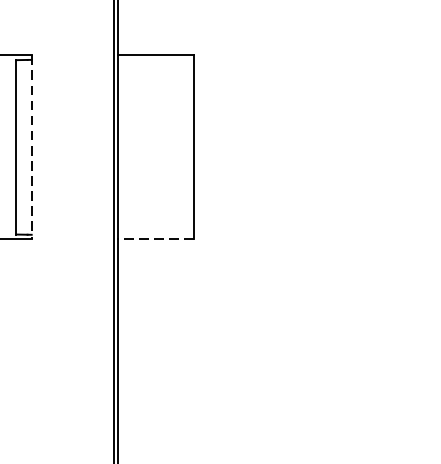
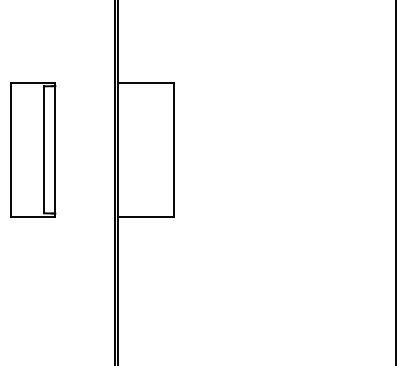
line: (31, 148) -> (55, 150), dashed -> solid
line: (155, 238) -> (145, 216), dashed -> solid

